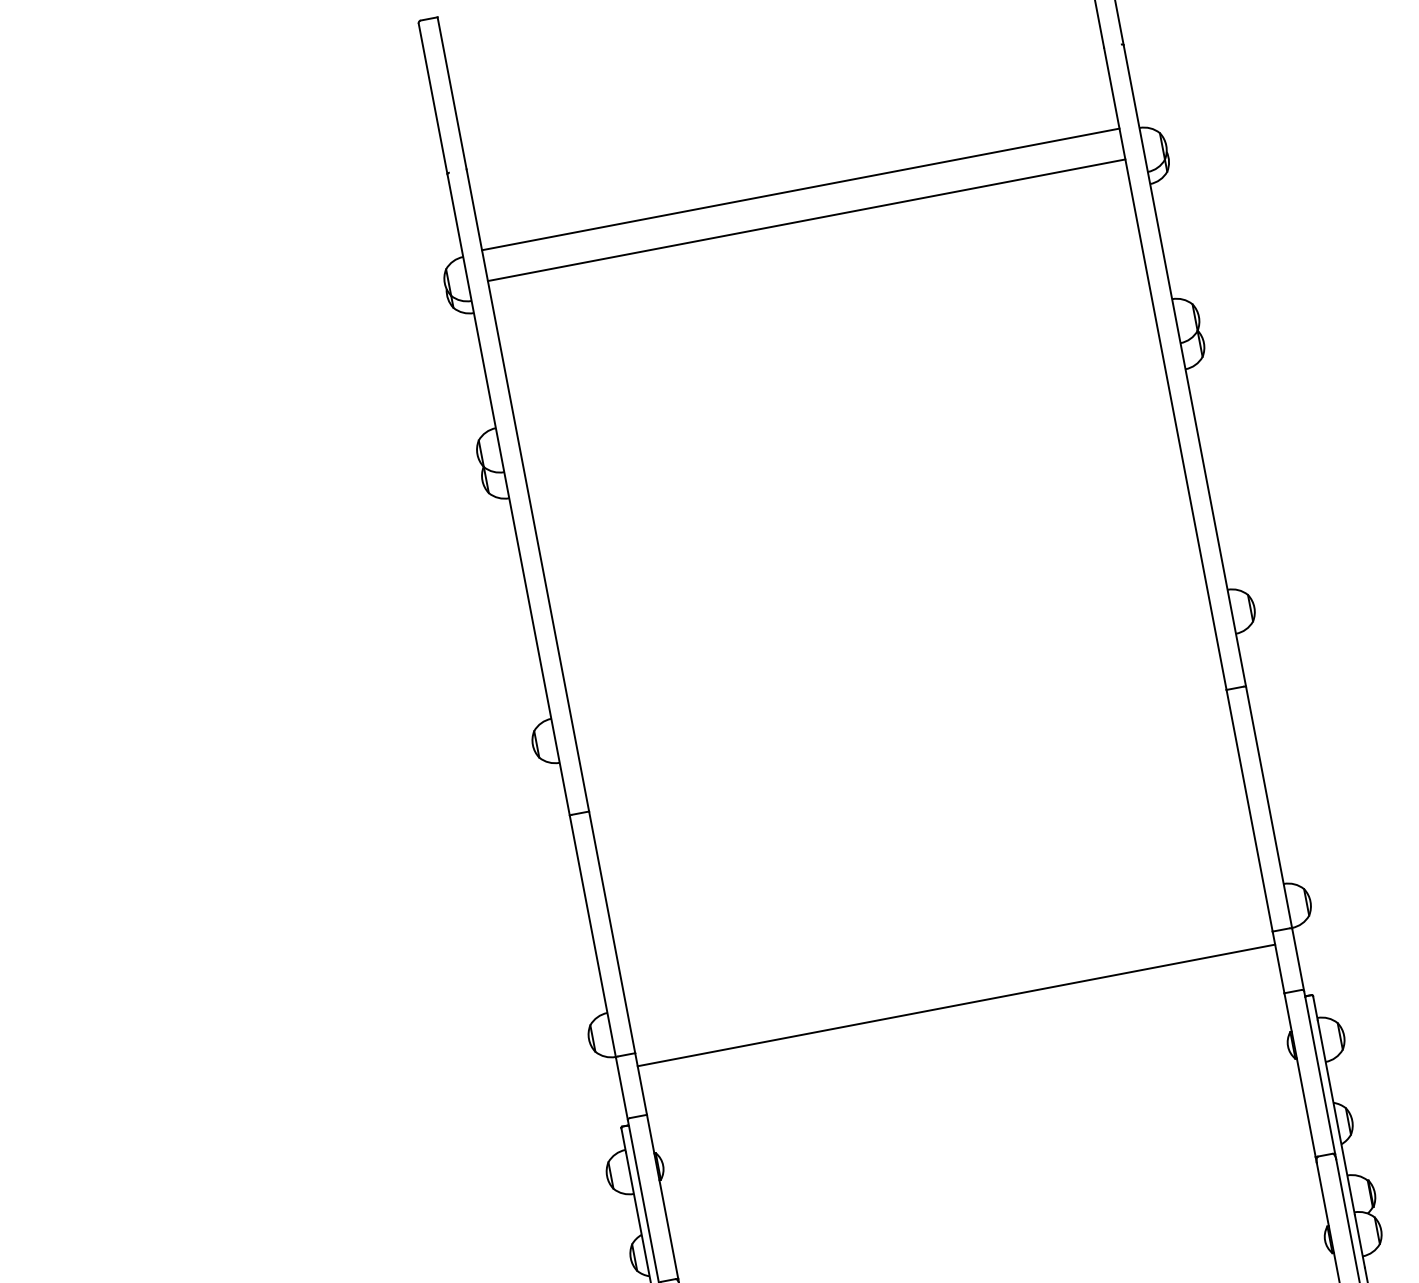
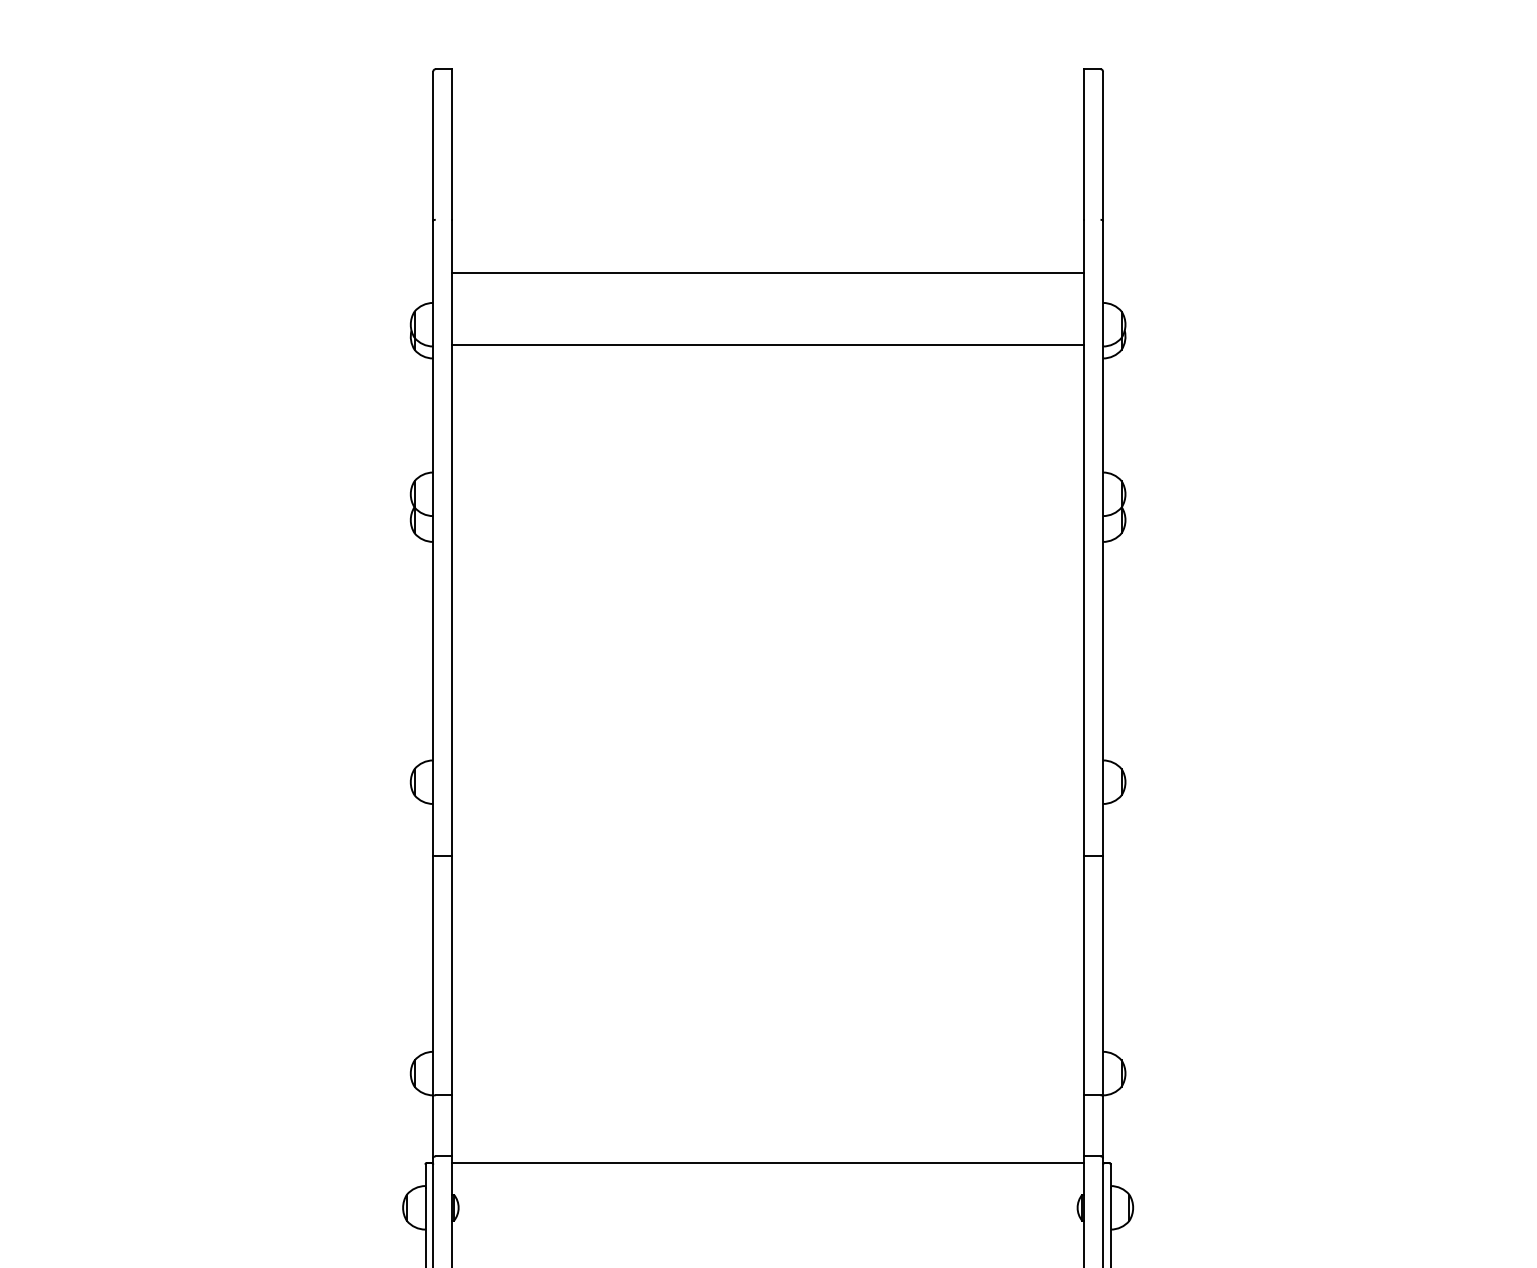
line: (800, 189) -> (767, 344), moved
line: (806, 220) -> (767, 273), moved
line: (955, 1005) -> (767, 1163), moved

